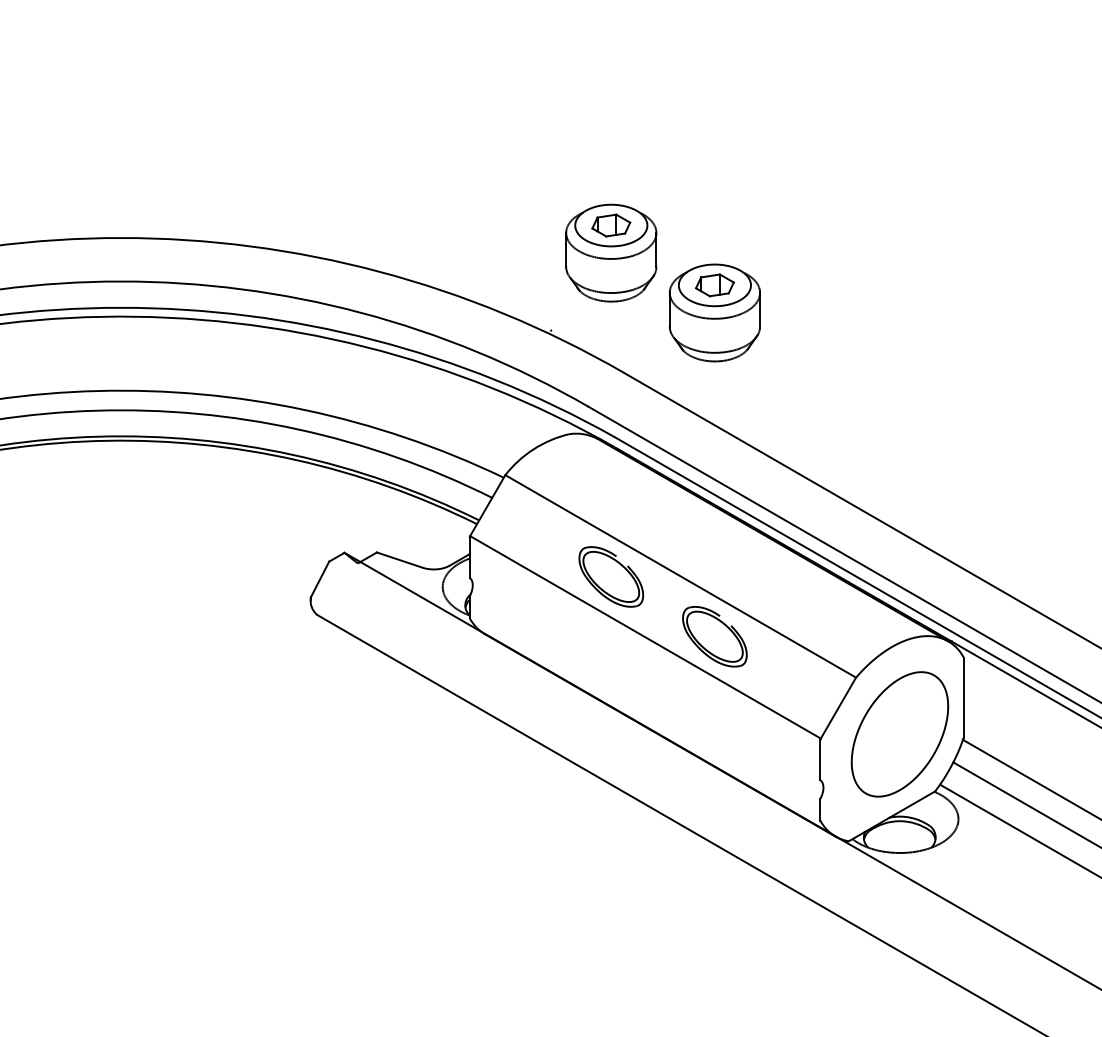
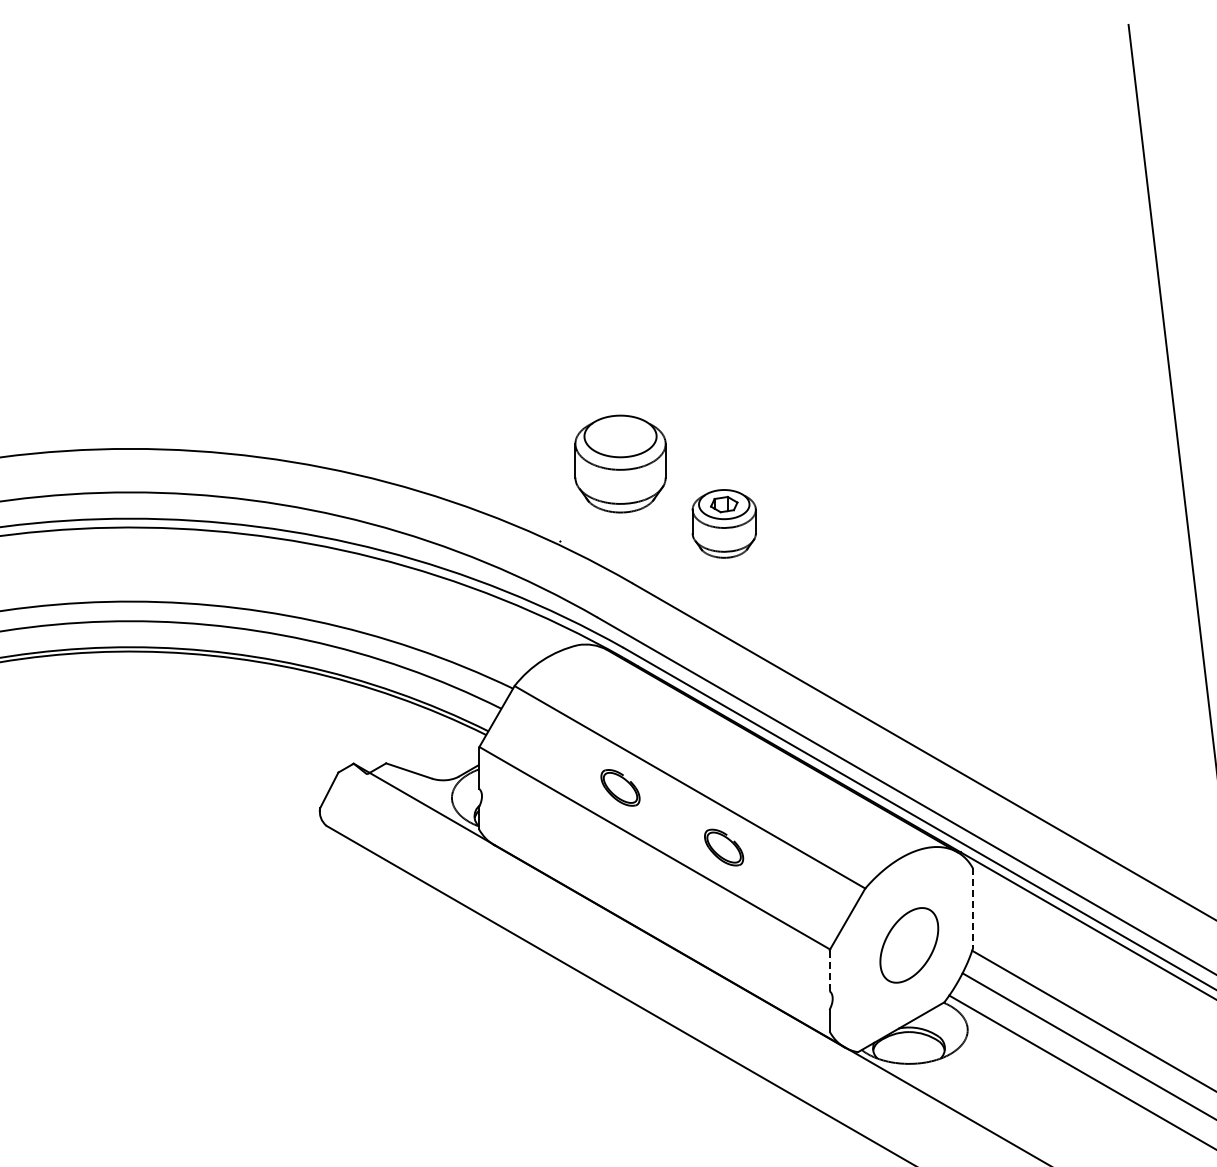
part: (611, 225) -> (620, 436), removed
part: (715, 312) -> (724, 523), size x0.7
part: (611, 576) -> (620, 787), size x0.6
part: (714, 636) -> (723, 847), size x0.6
line: (963, 698) -> (972, 909), solid -> dashed
part: (900, 734) -> (909, 945), size x0.6
line: (820, 760) -> (829, 971), solid -> dashed

